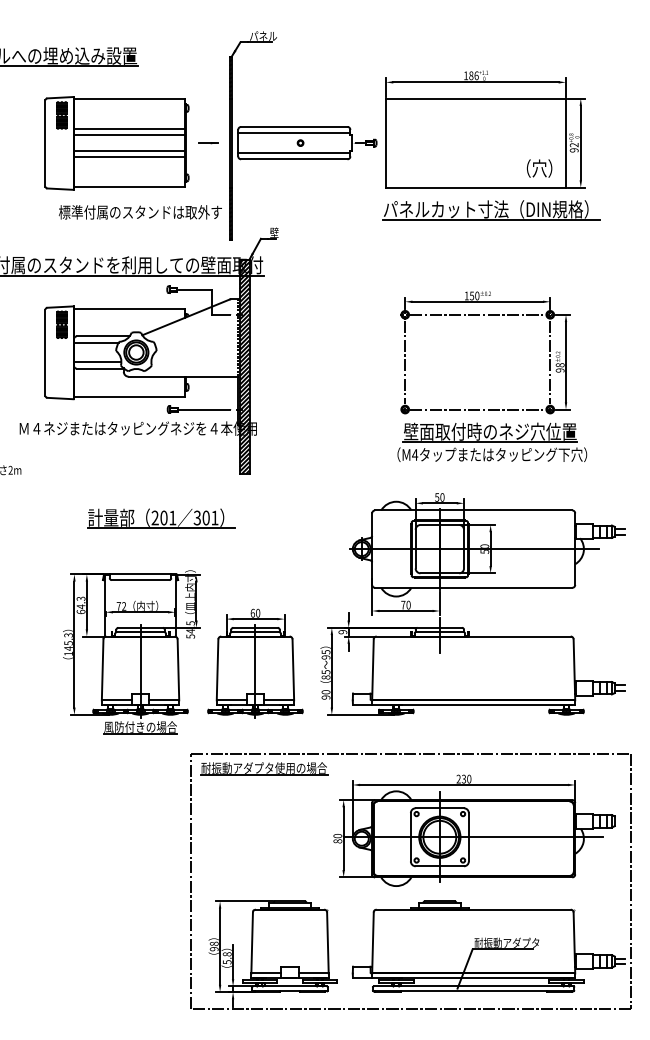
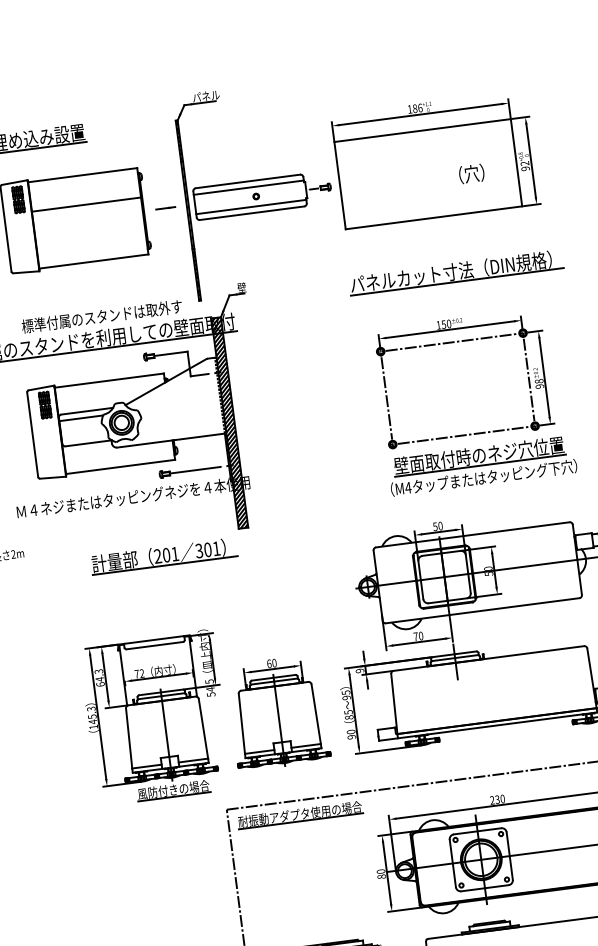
line: (129, 134) -> (87, 209), removed
line: (129, 151) -> (89, 226), removed
line: (129, 157) -> (90, 232), removed
text: (539, 168) -> (471, 173), moved
part: (491, 210) -> (456, 272), moved
text: (139, 212) -> (101, 316), moved
line: (97, 362) -> (84, 437), removed
part: (161, 518) -> (164, 556), moved

